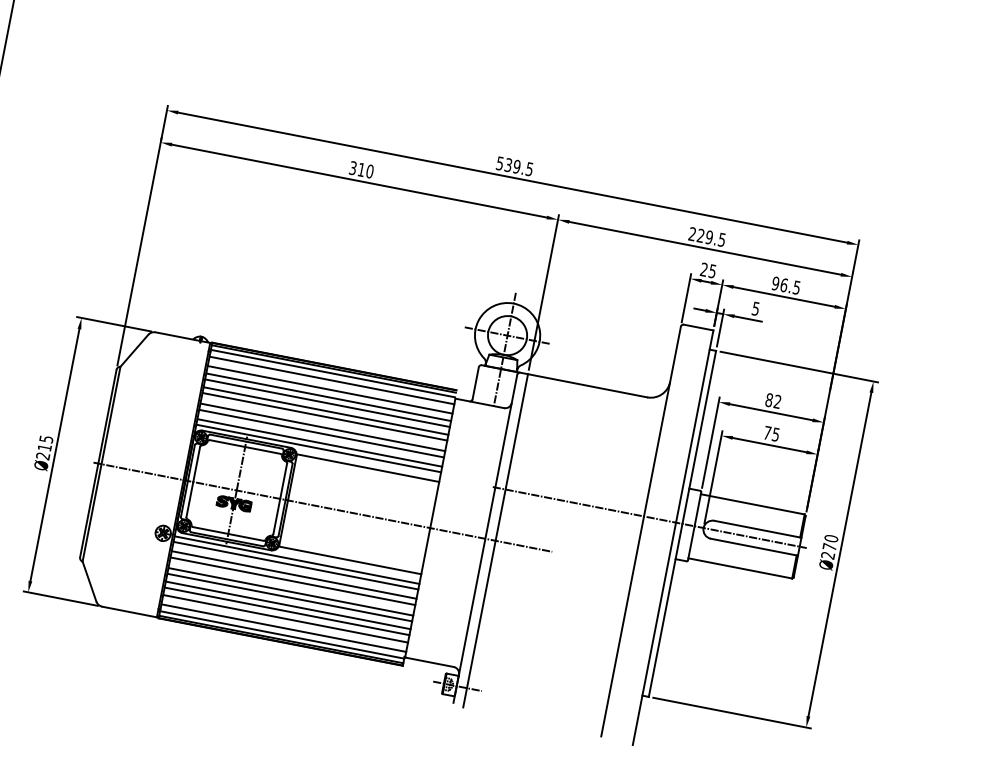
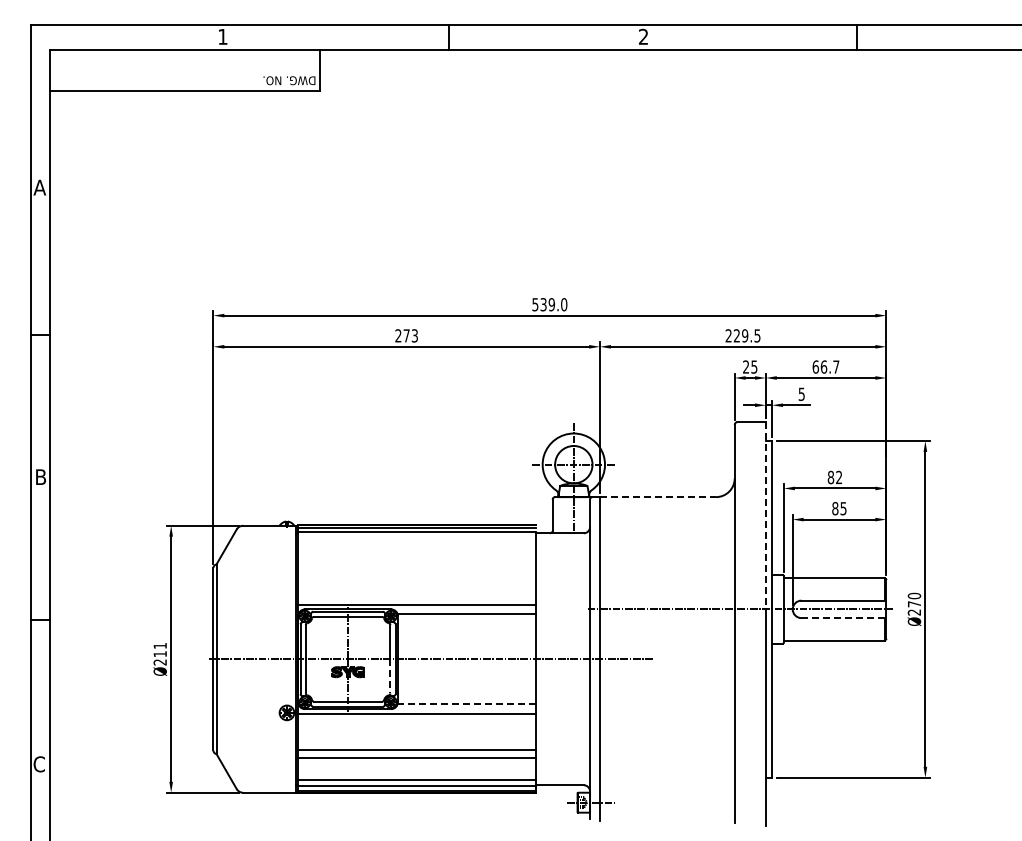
text: (361, 169) -> (406, 335), 310 -> 273
text: (529, 169) -> (564, 304), 539.5 -> 539.0
text: (785, 284) -> (825, 366), 96.5 -> 66.7
line: (332, 380) -> (417, 538), removed
line: (588, 386) -> (658, 497), solid -> dashed
line: (330, 389) -> (417, 547), removed
line: (328, 397) -> (417, 555), removed
line: (327, 402) -> (417, 560), removed
line: (326, 411) -> (417, 568), removed
line: (325, 417) -> (417, 574), removed
line: (694, 426) -> (765, 515), solid -> dashed
line: (323, 427) -> (417, 584), removed
text: (767, 432) -> (835, 508), 75 -> 85
line: (321, 433) -> (417, 590), removed
text: (45, 438) -> (159, 645), Ø215 -> Ø211
line: (320, 442) -> (417, 599), removed
line: (276, 516) -> (390, 676), solid -> dashed
line: (754, 547) -> (844, 618), solid -> dashed
line: (349, 560) -> (466, 704), solid -> dashed
line: (296, 565) -> (417, 718), removed
line: (294, 575) -> (417, 728), removed
line: (293, 581) -> (417, 734), removed
line: (291, 591) -> (417, 744), removed
line: (287, 611) -> (417, 763), removed
line: (285, 618) -> (417, 770), removed

